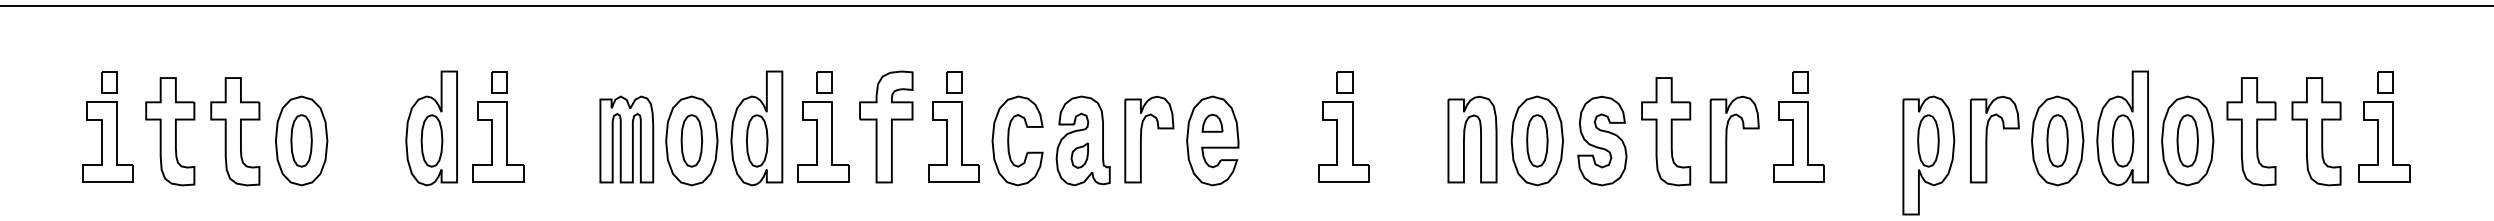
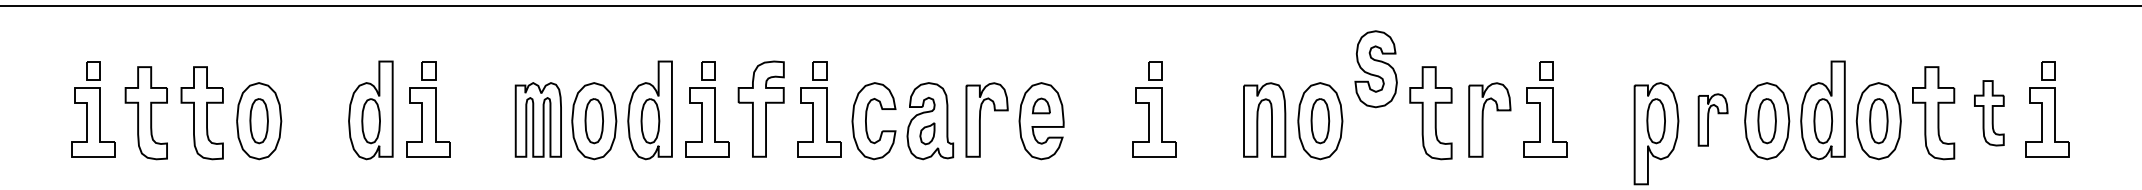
part: (2315, 132) -> (1988, 113), size x0.7
part: (1994, 139) -> (1712, 119), size x0.7
part: (1601, 141) -> (1375, 69), moved

